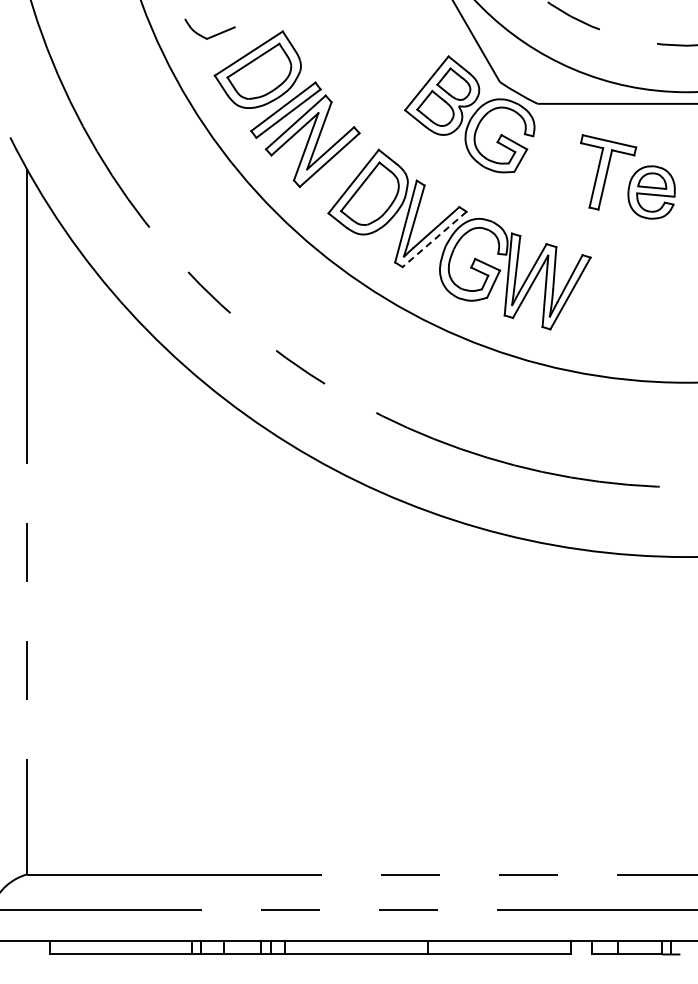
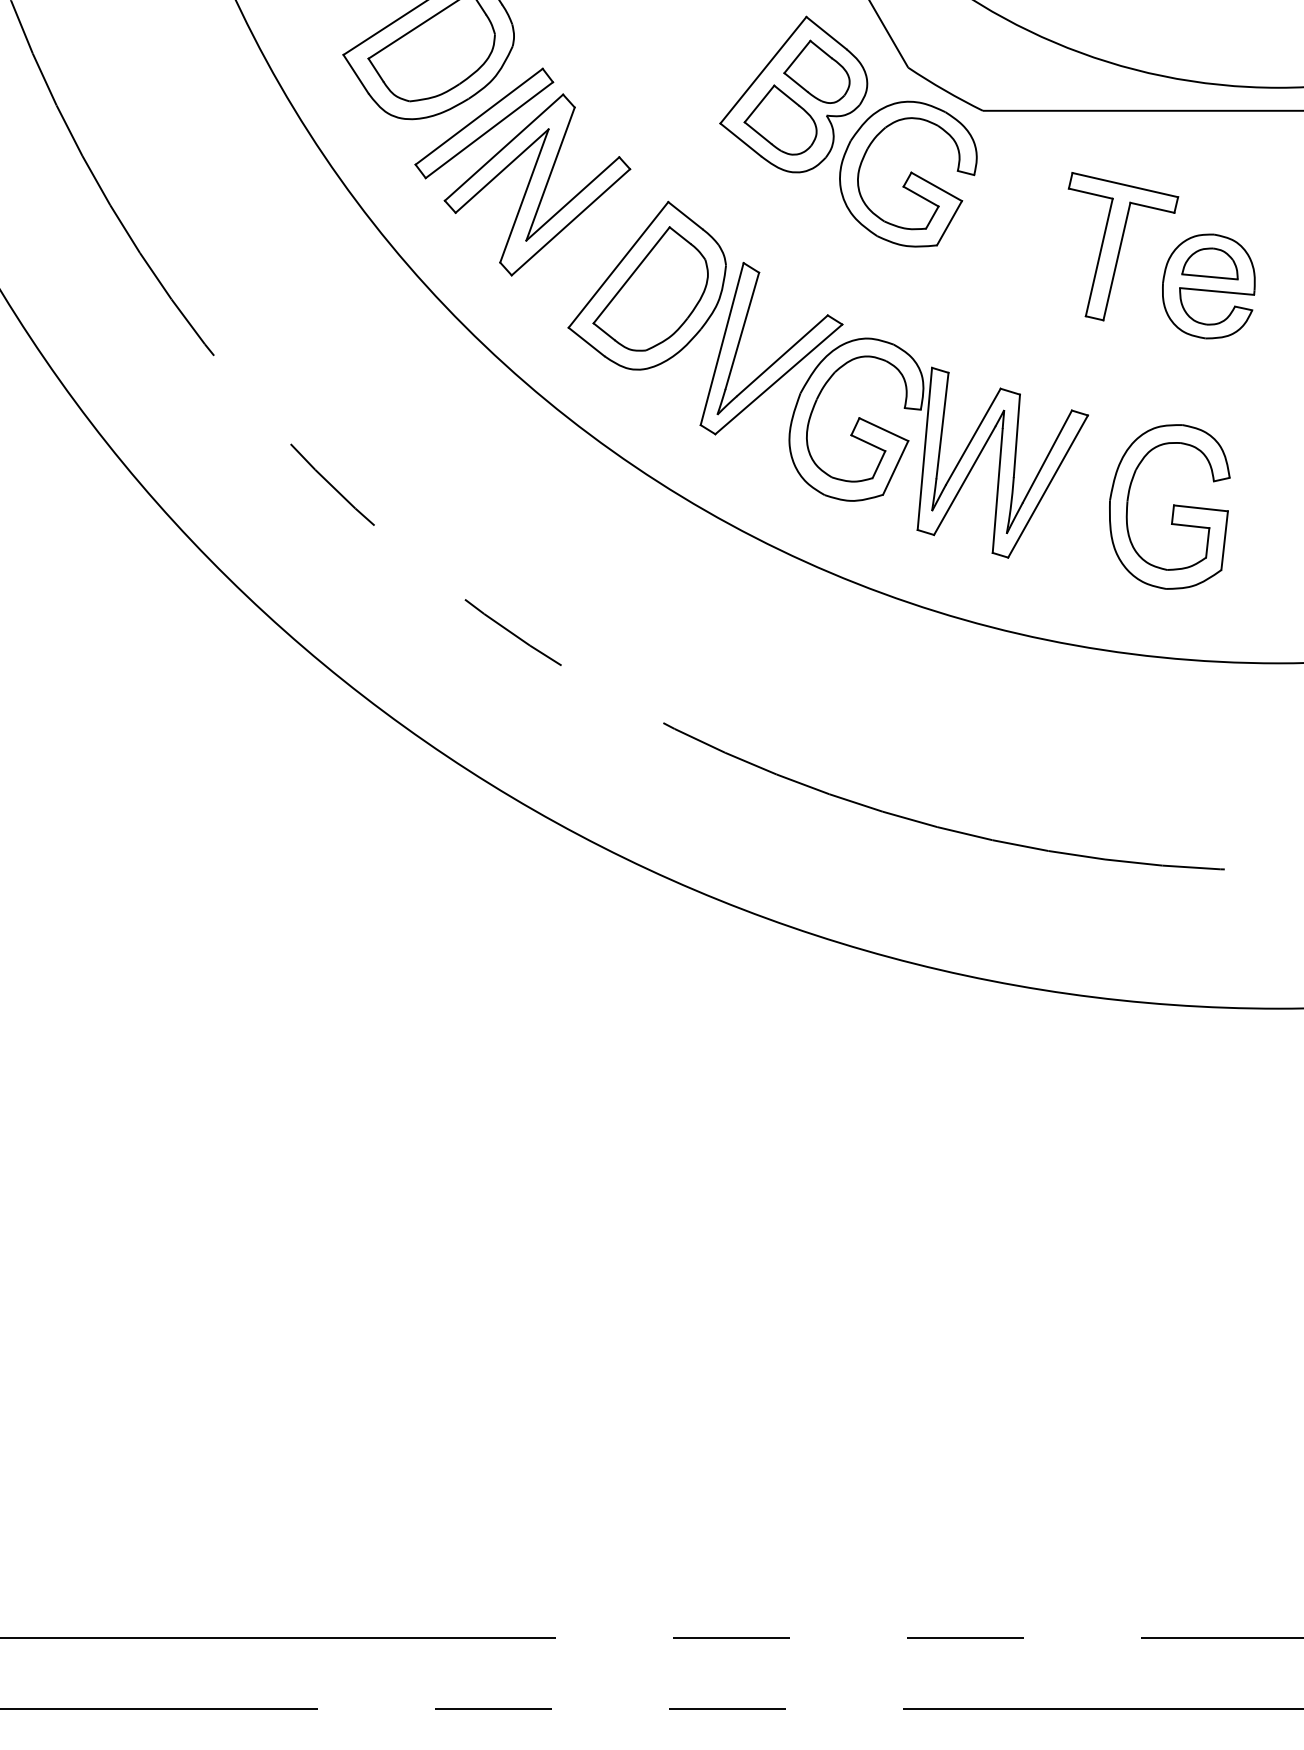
line: (434, 239) -> (778, 379), dashed -> solid
part: (631, 303) -> (1168, 506), added

